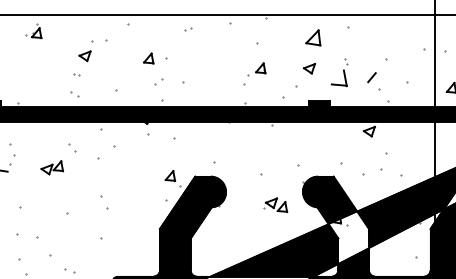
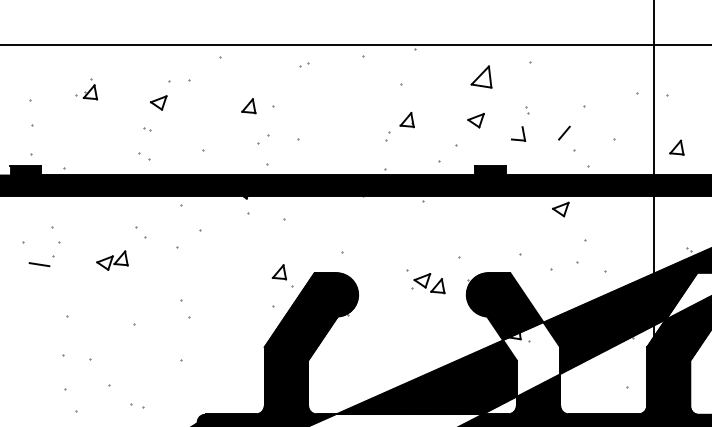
part: (33, 31) -> (86, 89), moved
part: (339, 77) -> (518, 133), size x0.62
part: (246, 79) -> (387, 136), size x0.62
part: (275, 205) -> (428, 283), moved

